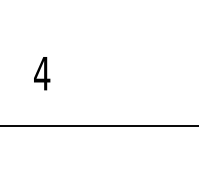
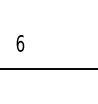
text: (42, 73) -> (20, 43), 4 -> 6

